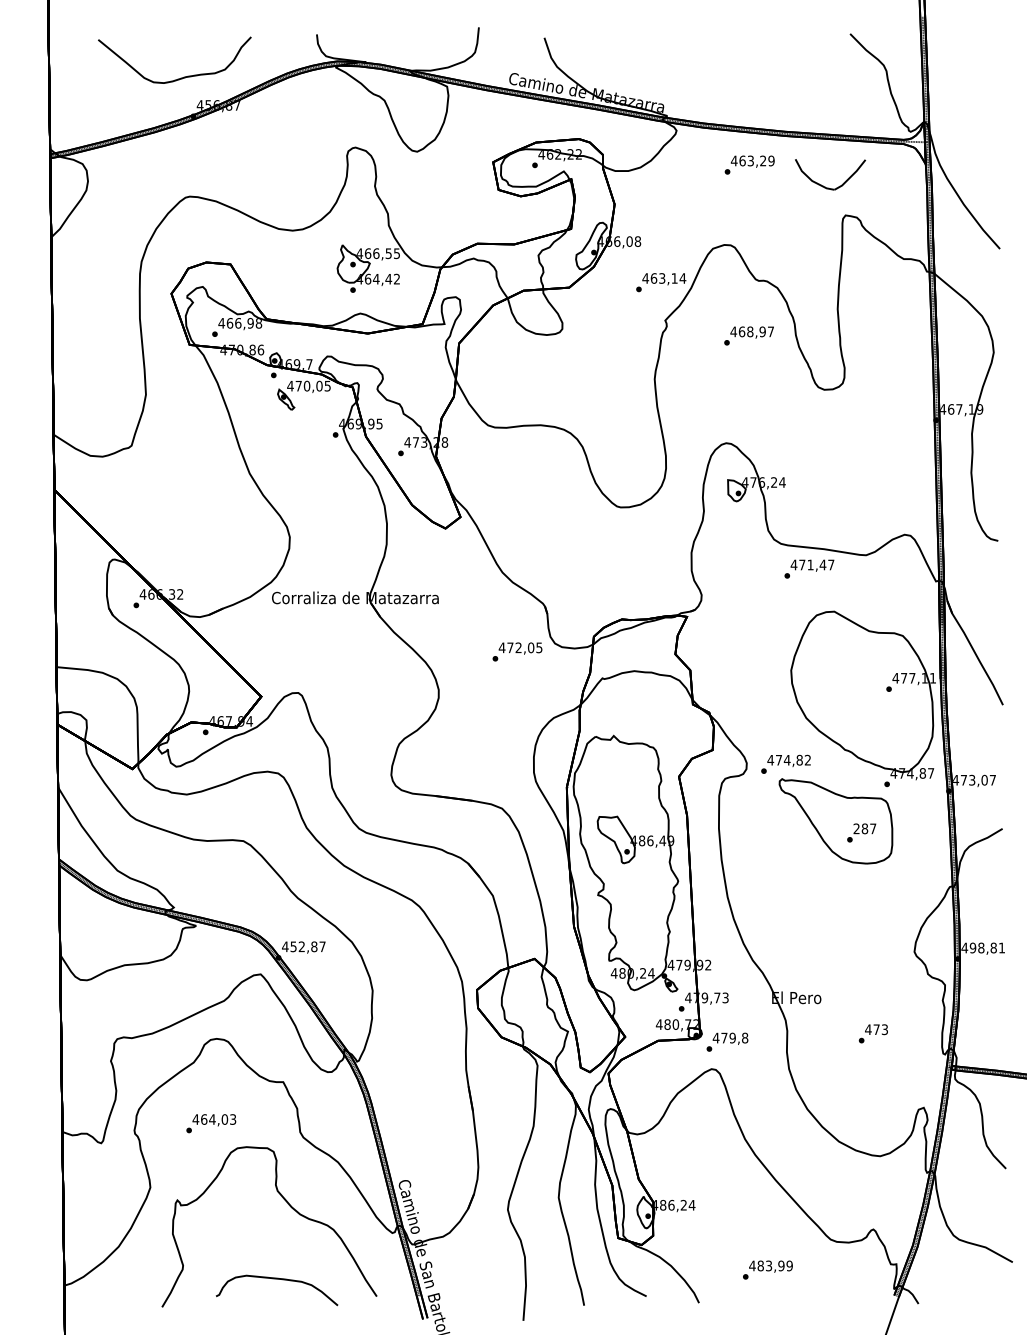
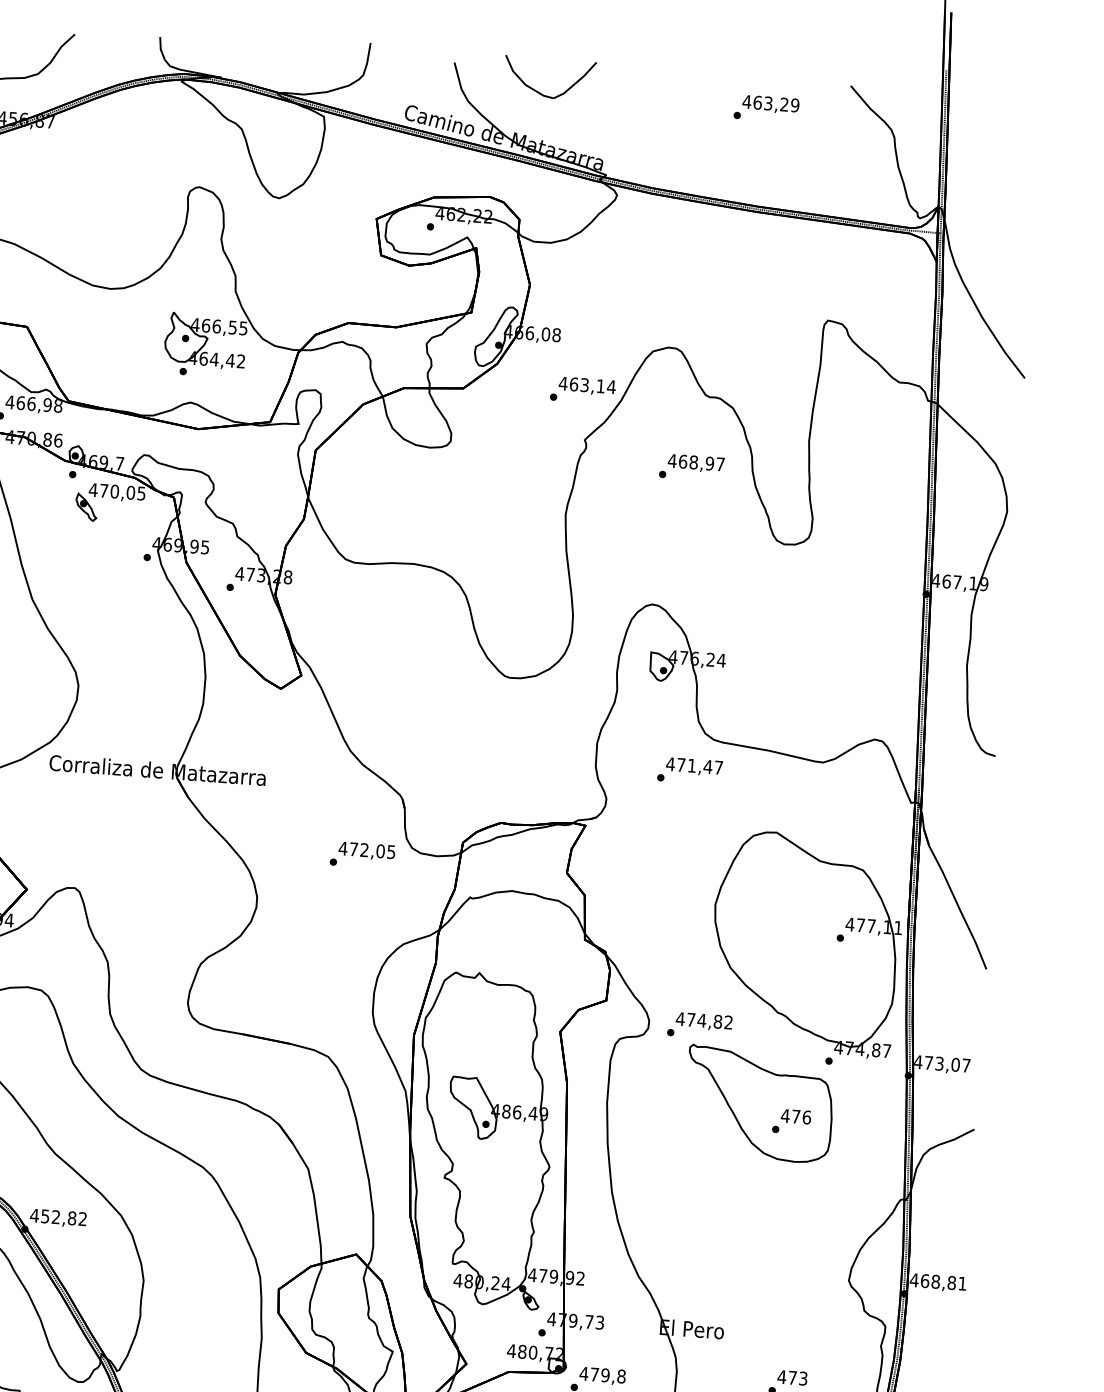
text: (749, 164) -> (766, 107), moved
part: (825, 186) -> (542, 93), moved
text: (809, 568) -> (690, 770), moved
text: (864, 828) -> (795, 1116), 287 -> 476
text: (322, 946) -> (82, 1218), 452,87 -> 452,82
text: (972, 947) -> (924, 1280), 498,81 -> 468,81

